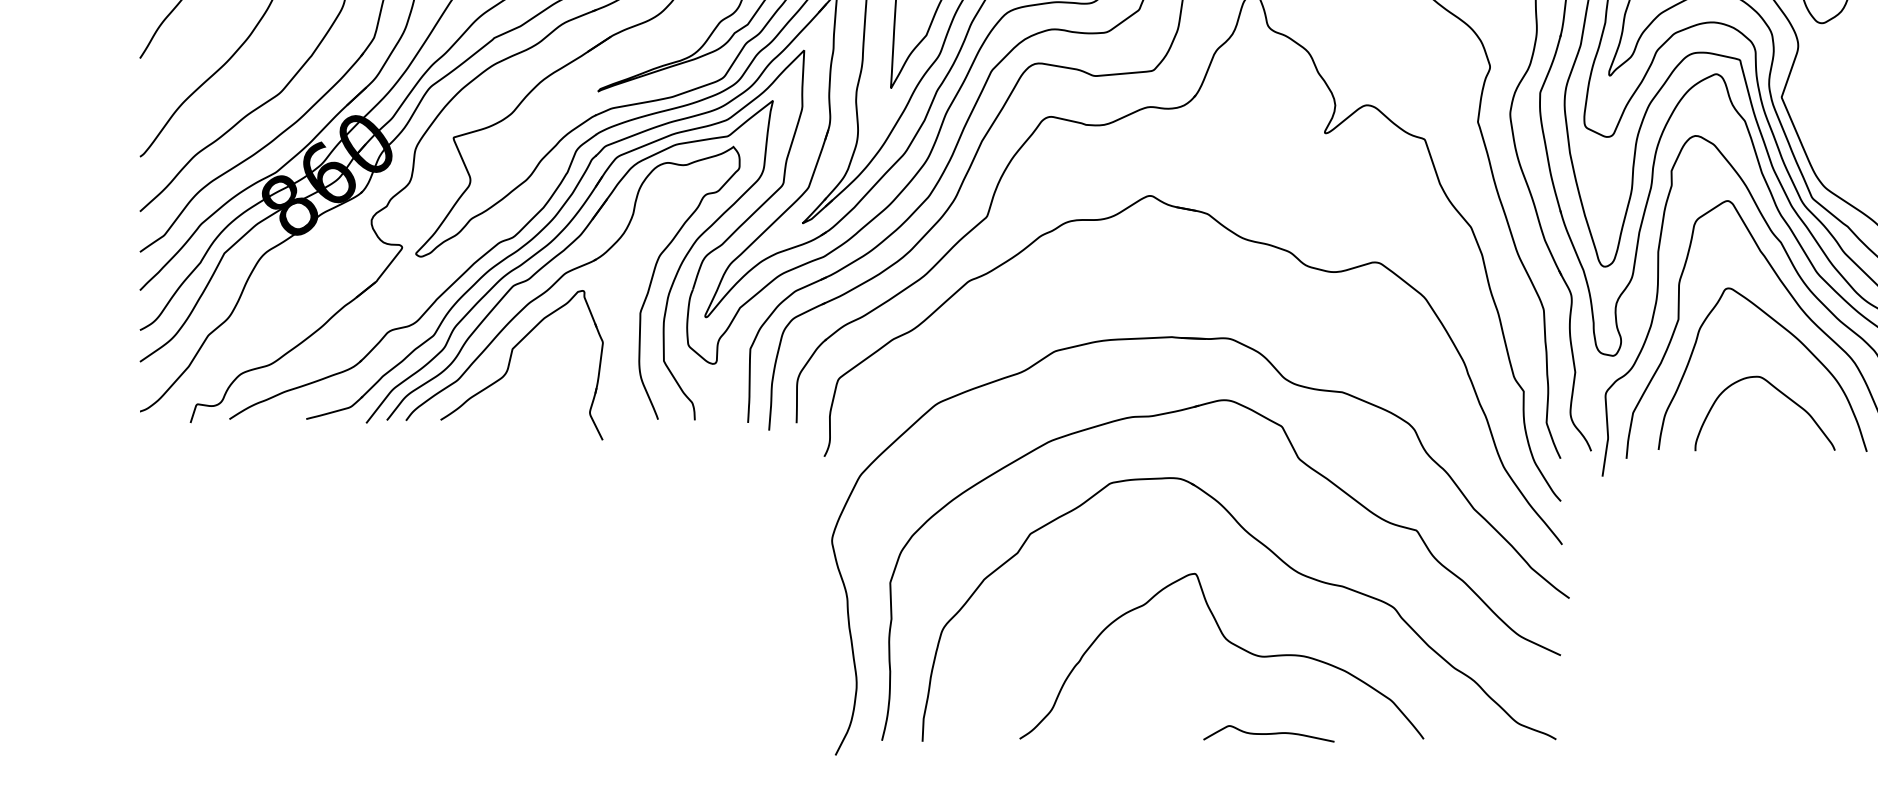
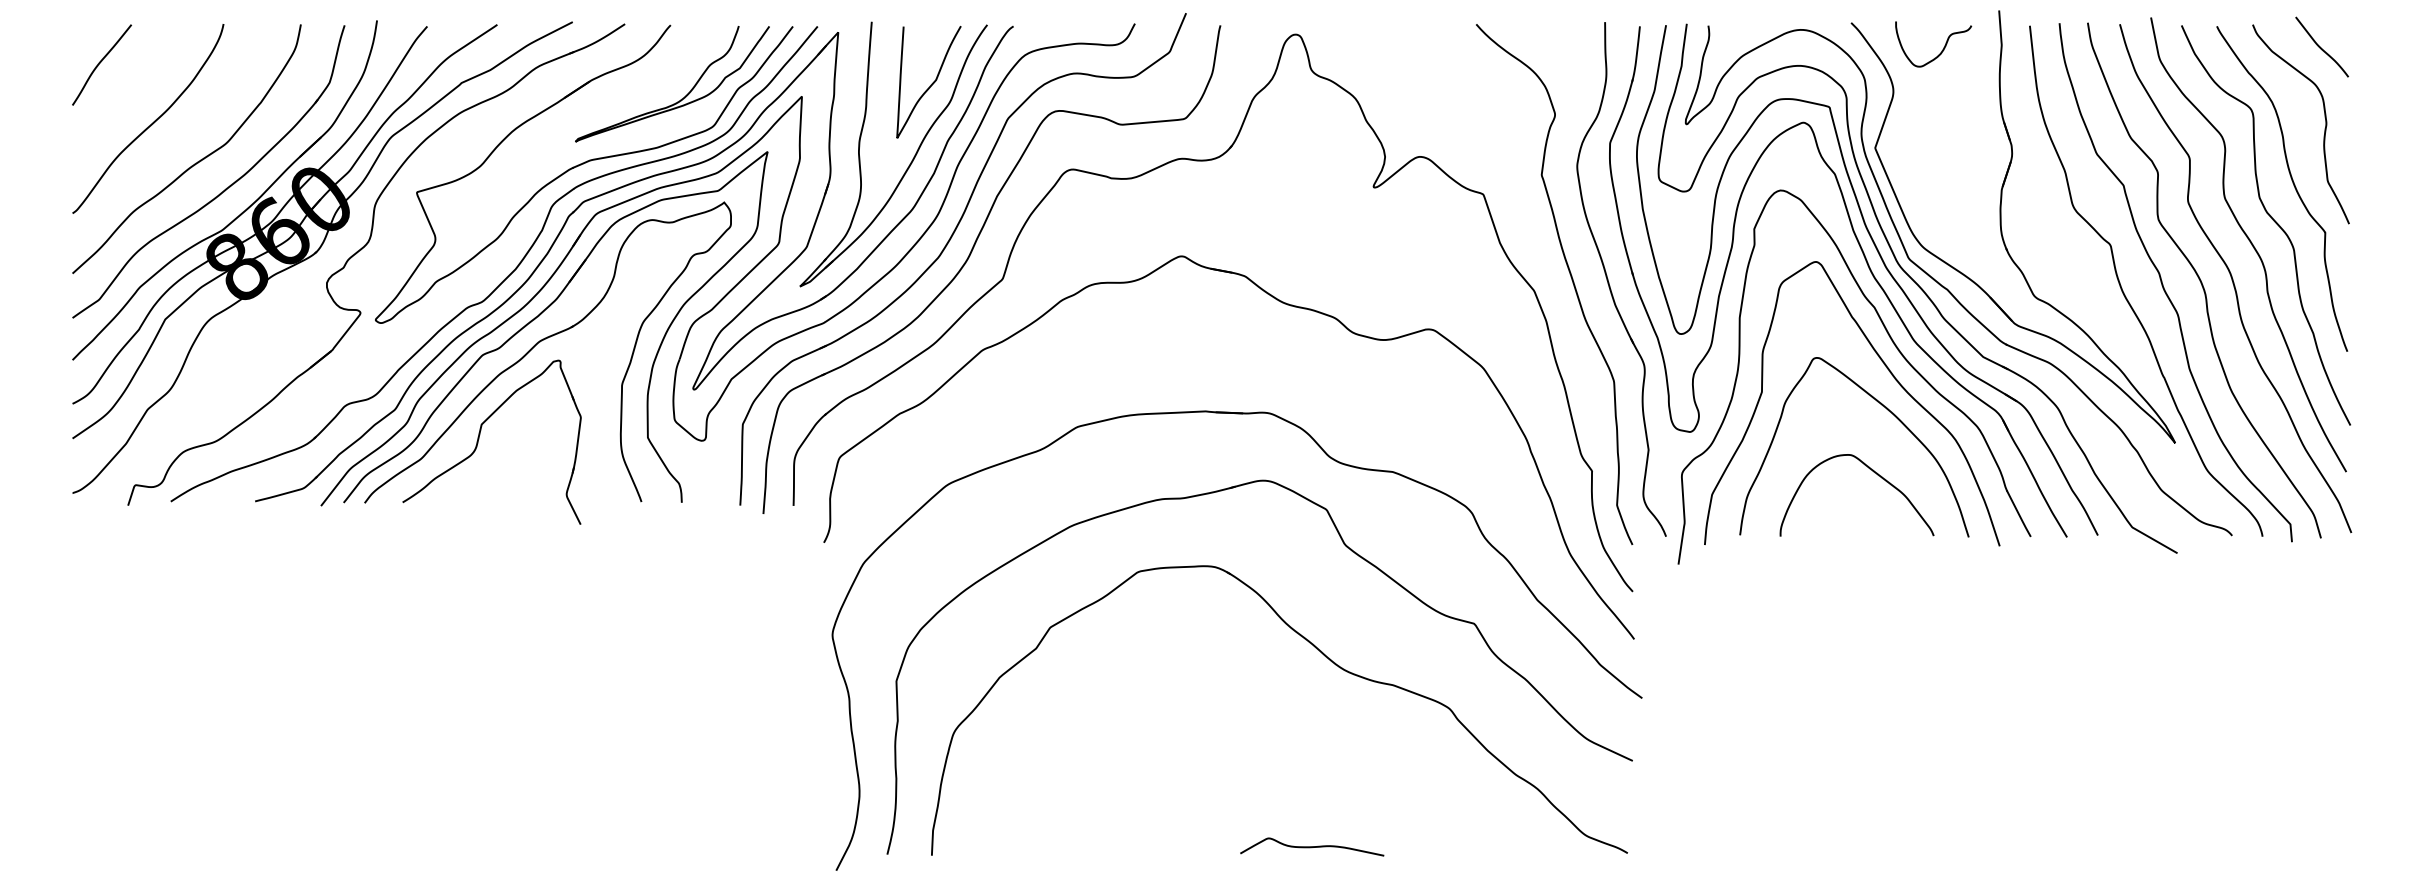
part: (1230, 643) -> (1269, 747), removed

